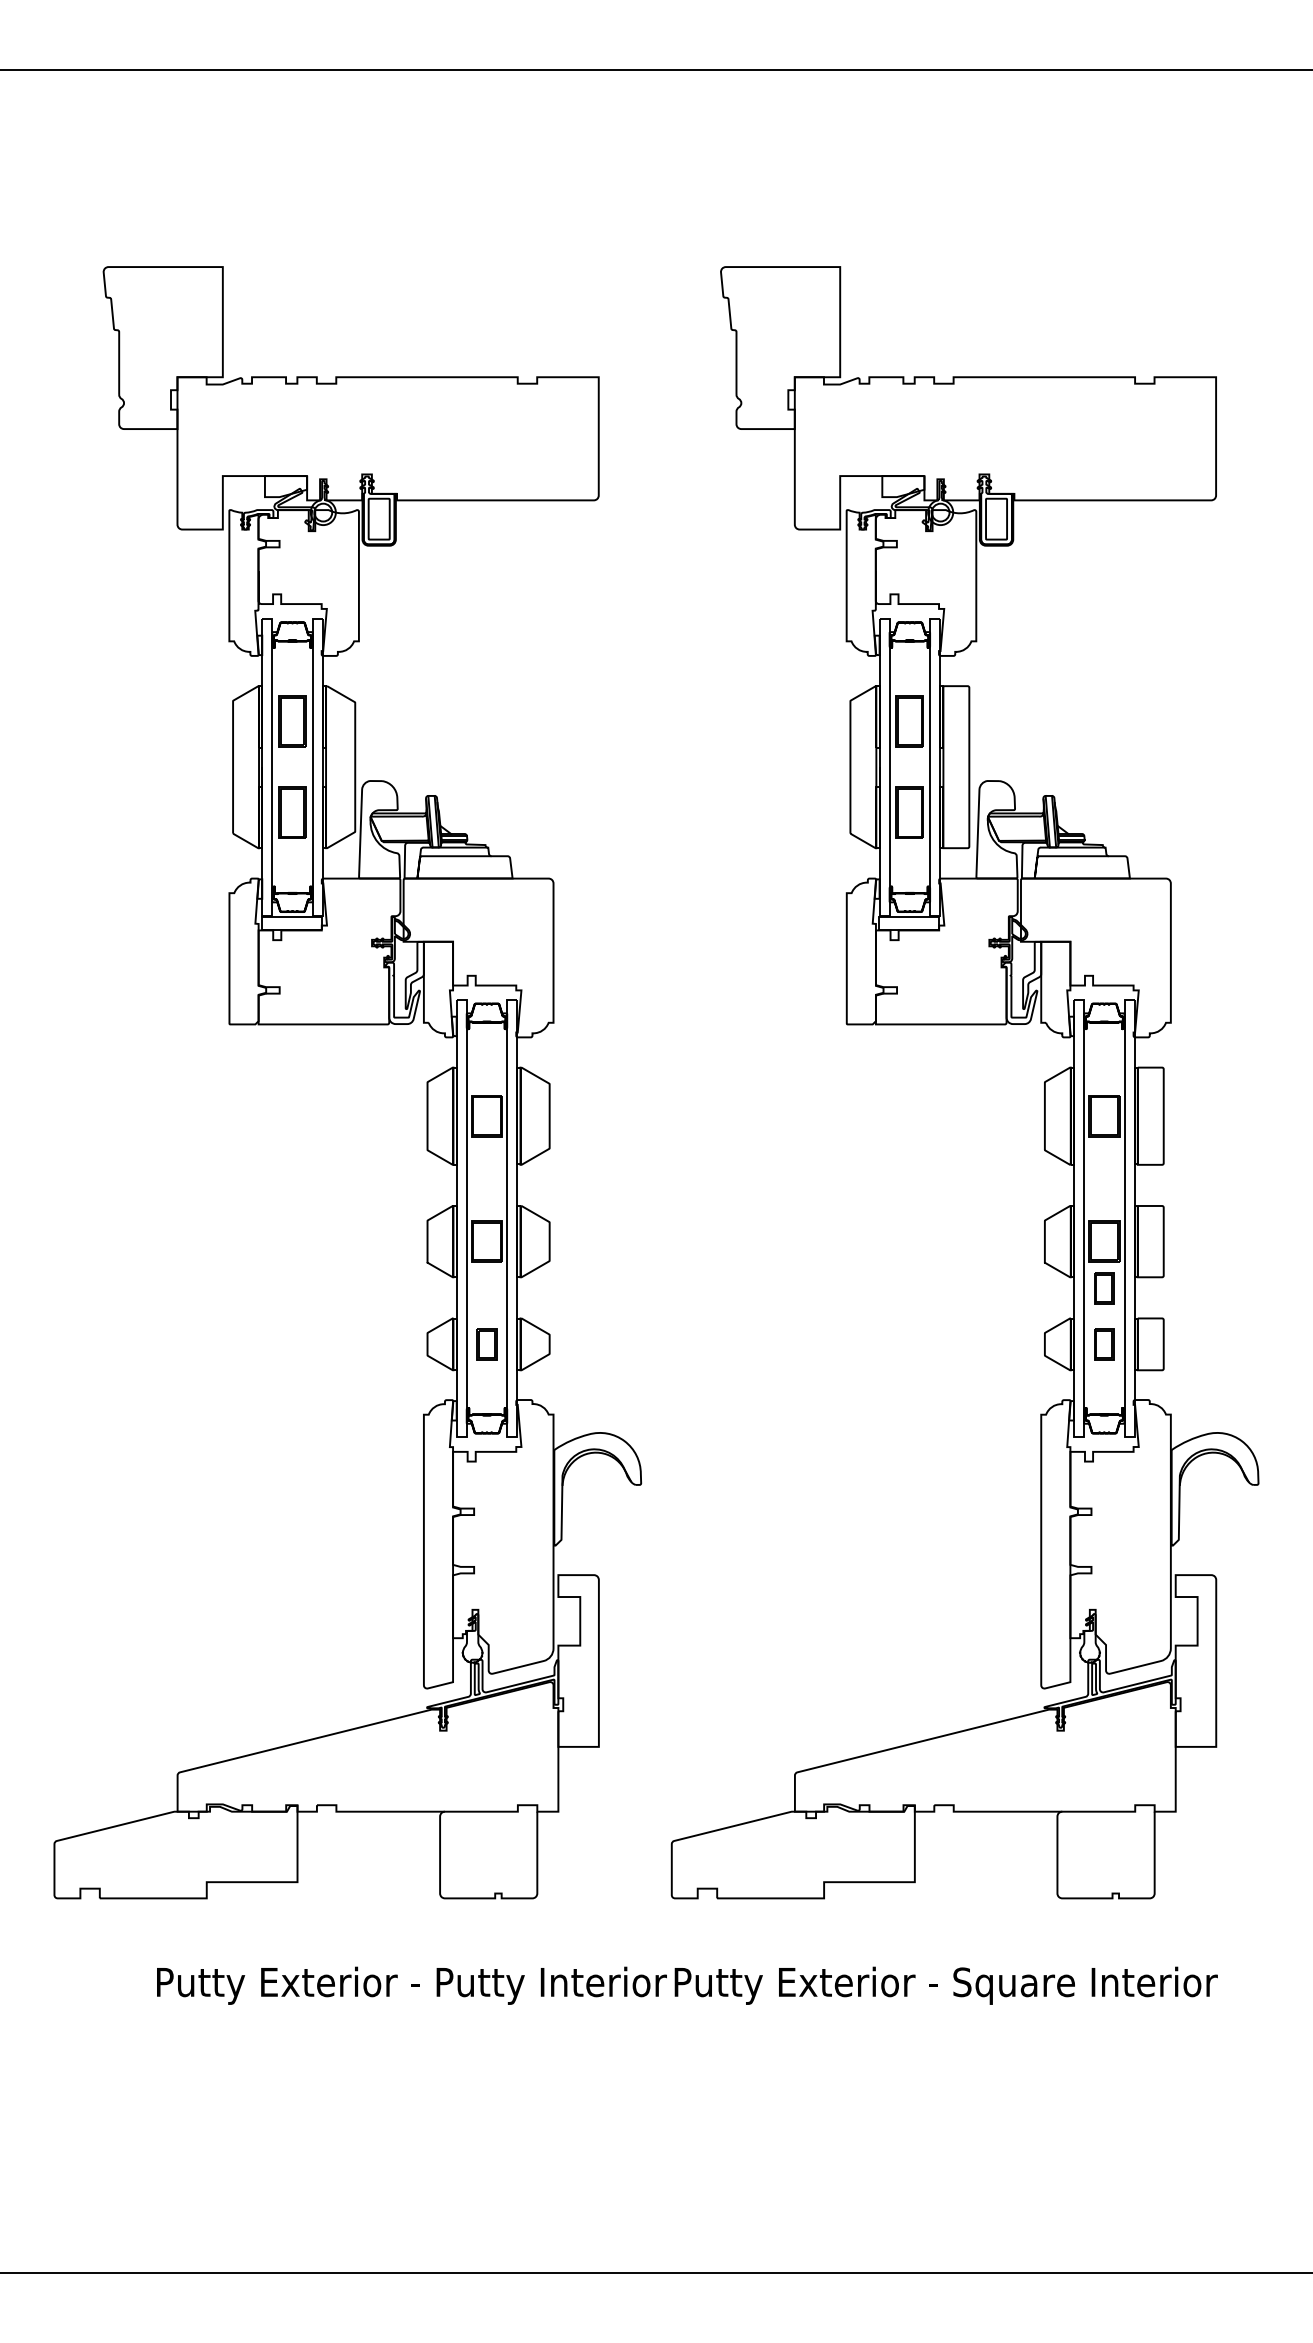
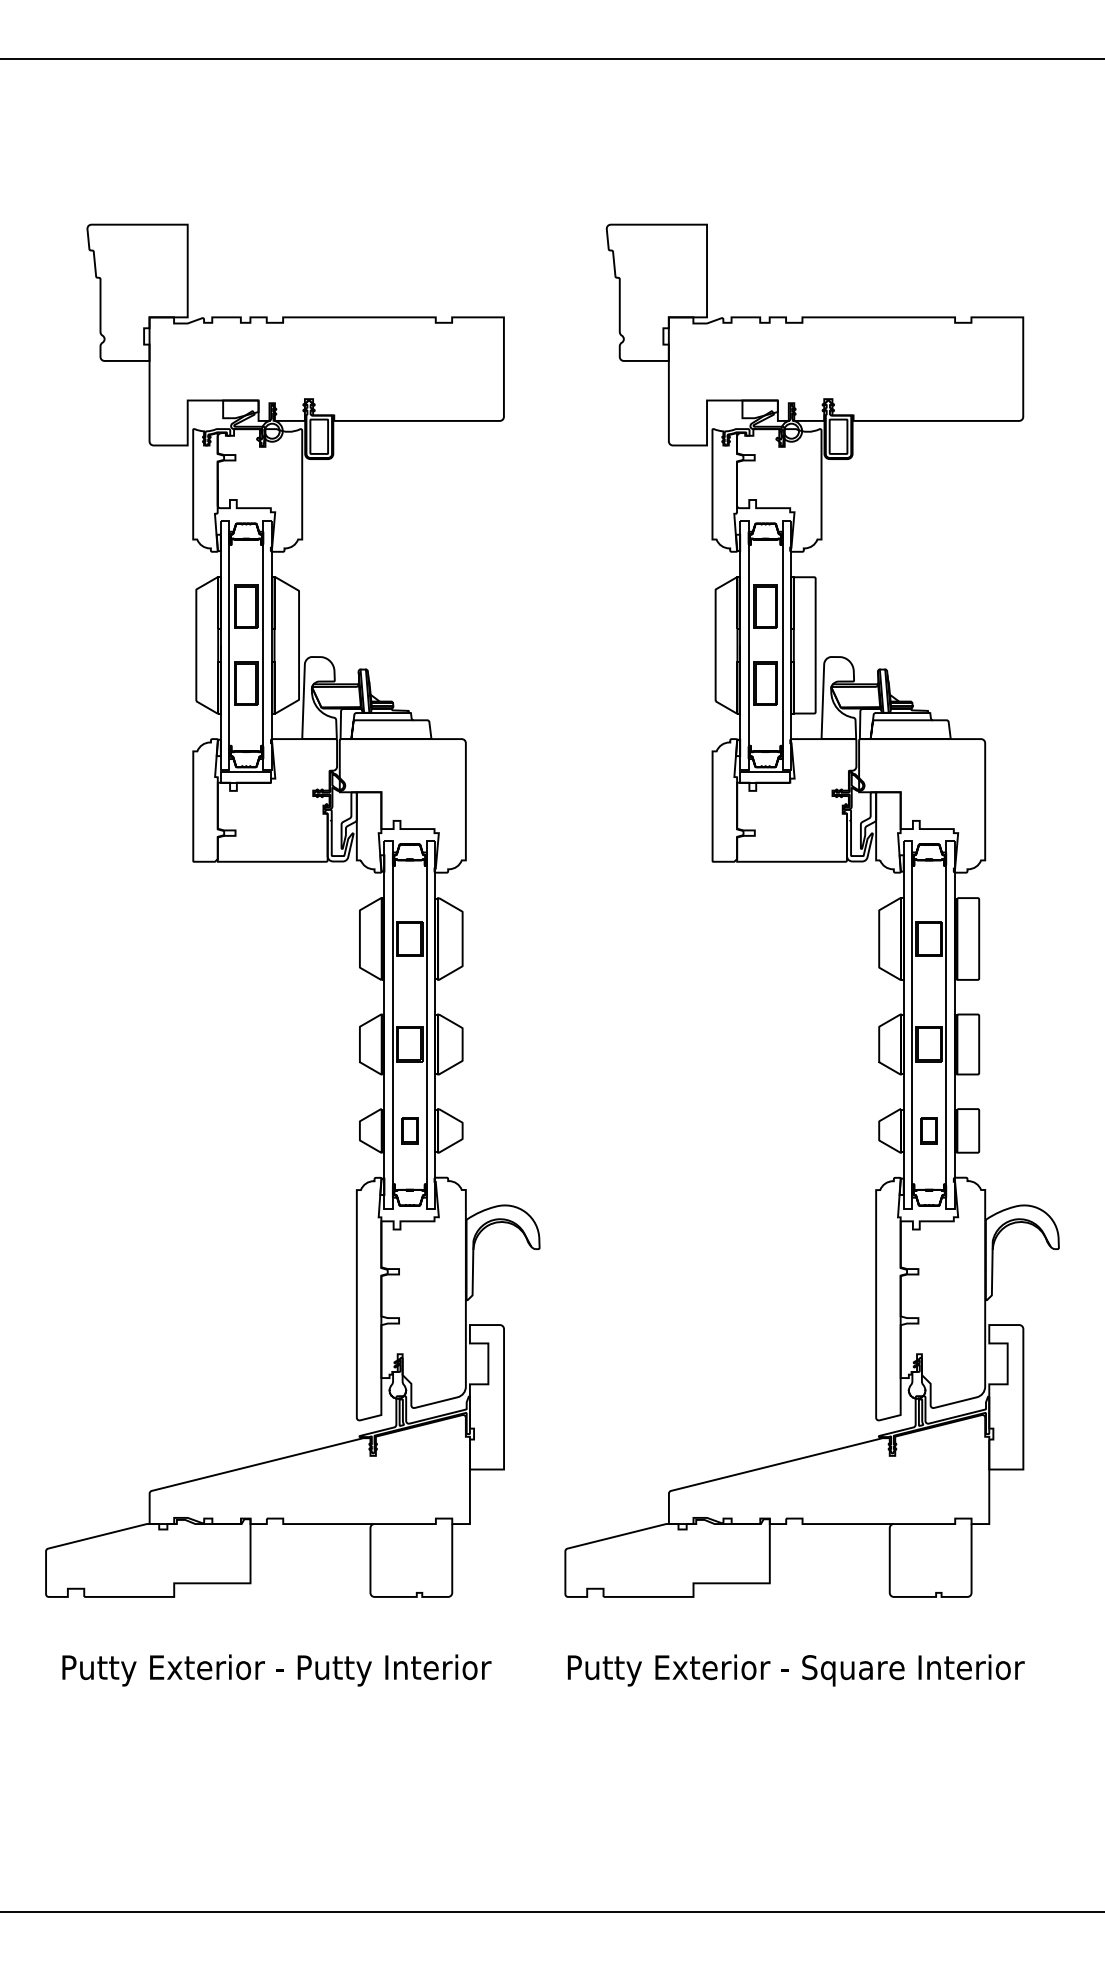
part: (1104, 1288) -> (929, 1083), removed
text: (411, 1985) -> (276, 1670), moved

